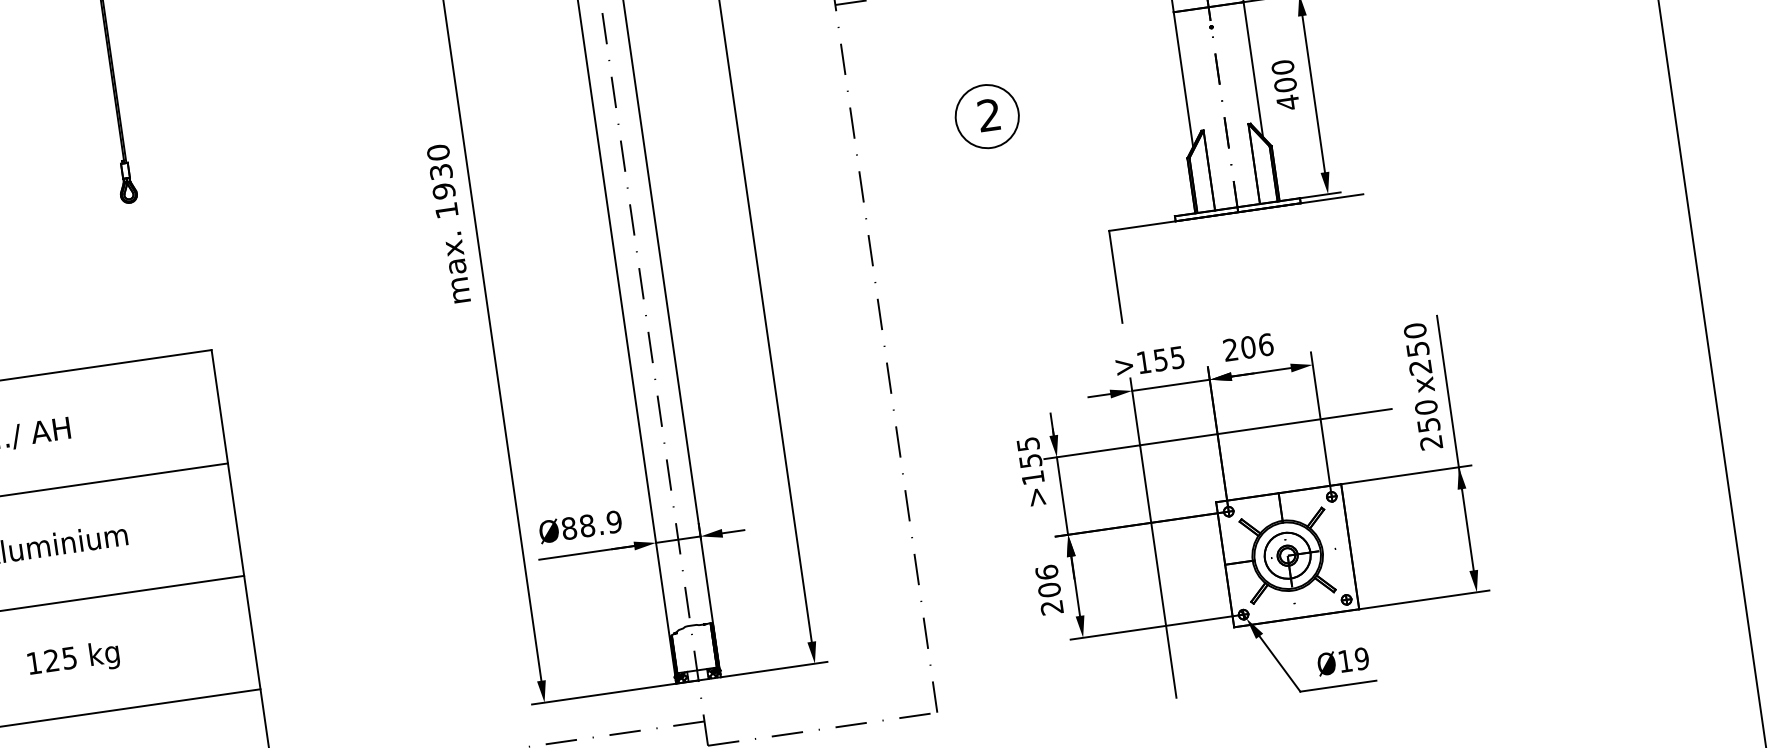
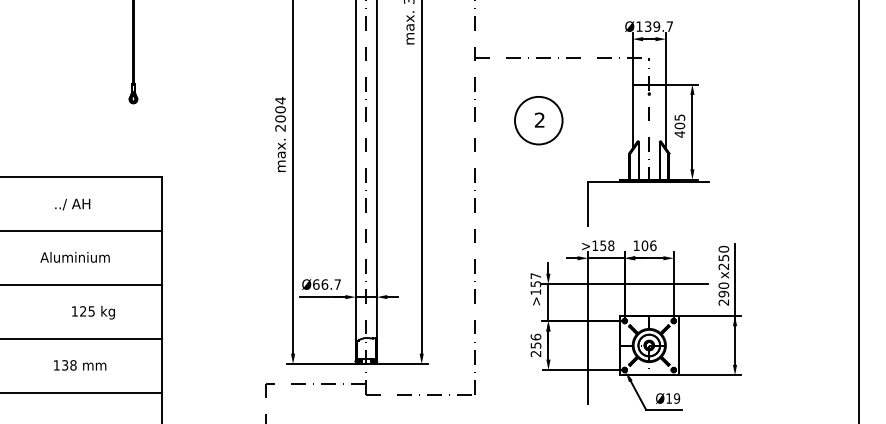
text: (1282, 67) -> (679, 117), 400 -> 405
circle: (986, 116) -> (538, 120), size x1.6
text: (442, 179) -> (280, 113), 1930 -> 2004
text: (1230, 349) -> (636, 245), 206 -> 106
text: (1177, 356) -> (611, 245), >155 -> >158
text: (1427, 423) -> (723, 293), 250 -> 290
text: (1027, 445) -> (535, 276), >155 -> >157
text: (592, 524) -> (327, 284), Ø88.9 -> Ø66.7
text: (1048, 590) -> (535, 345), 206 -> 256
text: (73, 659) -> (93, 312), moved

